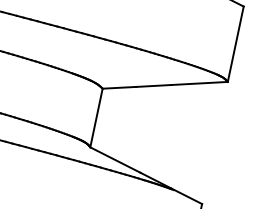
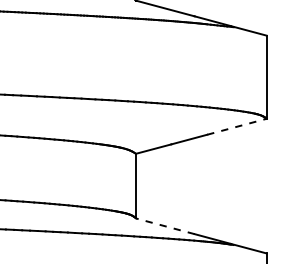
line: (198, 83) -> (236, 126), solid -> dashed
line: (114, 160) -> (164, 226), solid -> dashed

